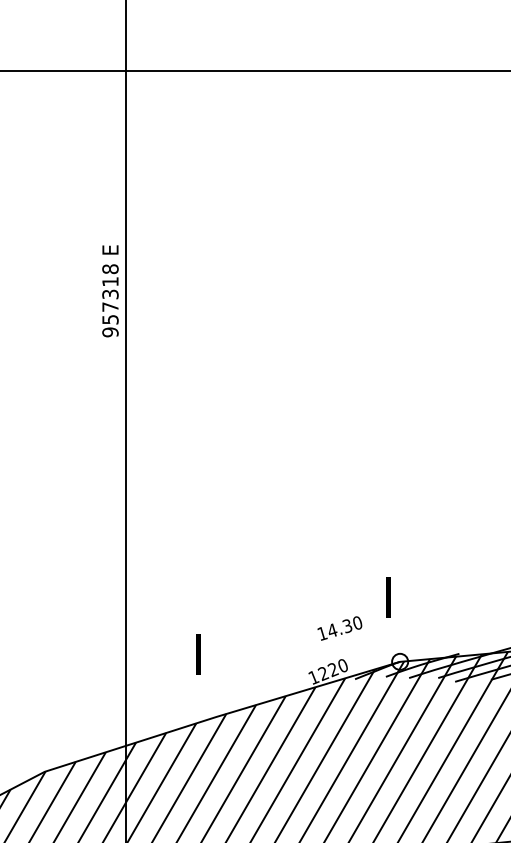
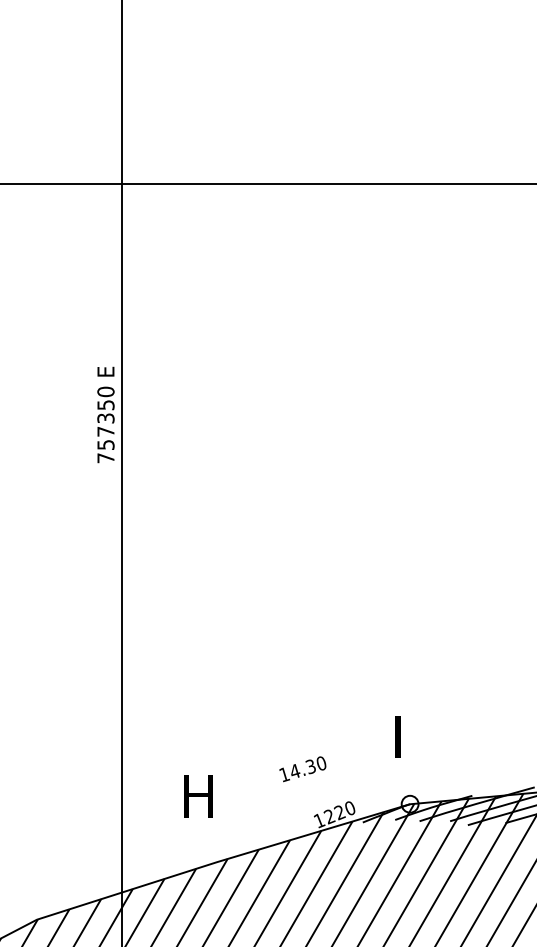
text: (110, 300) -> (105, 424), 957318 -> 757350
text: (339, 628) -> (302, 769), moved
text: (198, 654) -> (198, 796), I -> H

